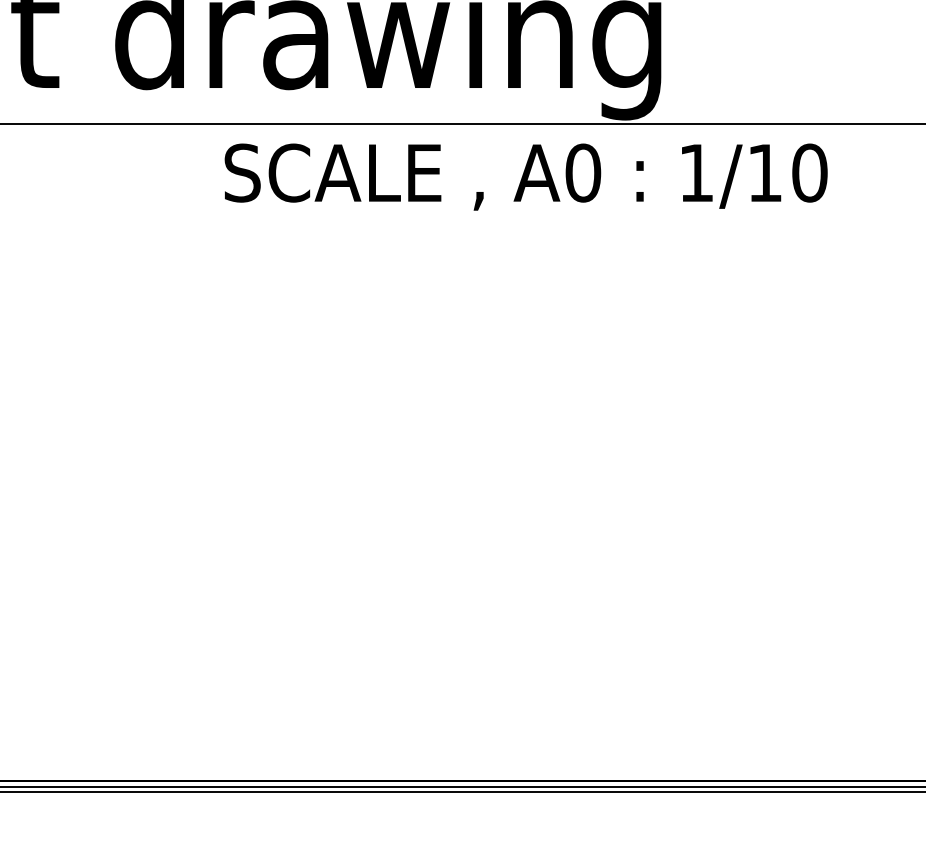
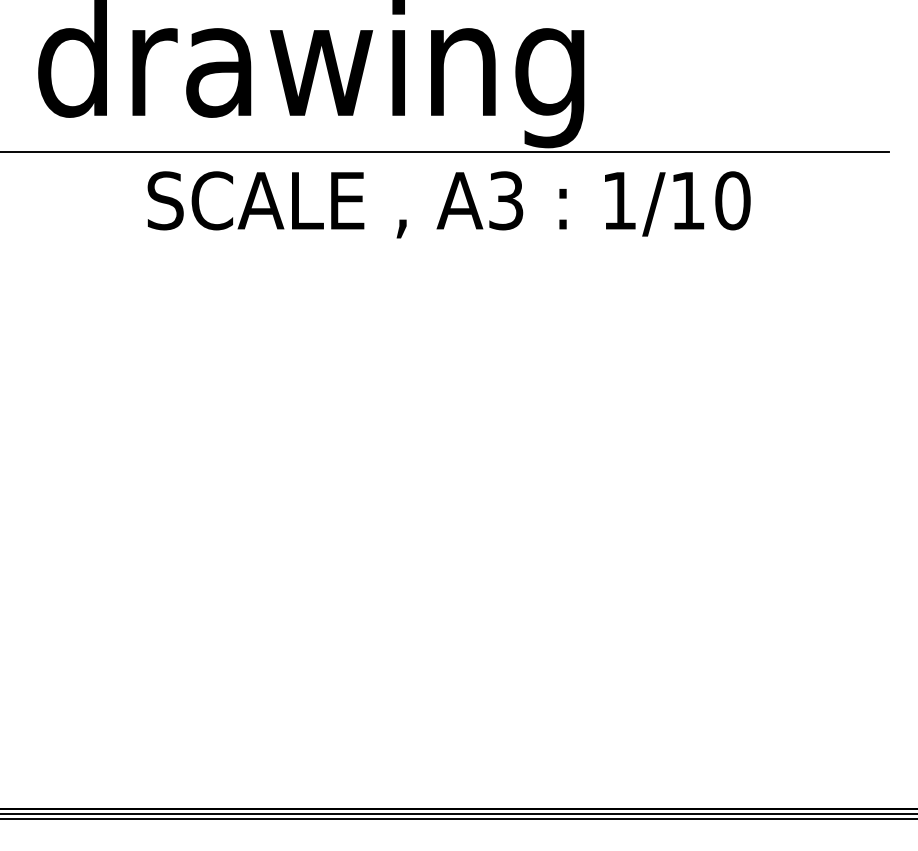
text: (583, 172) -> (506, 200), A0 -> A3

